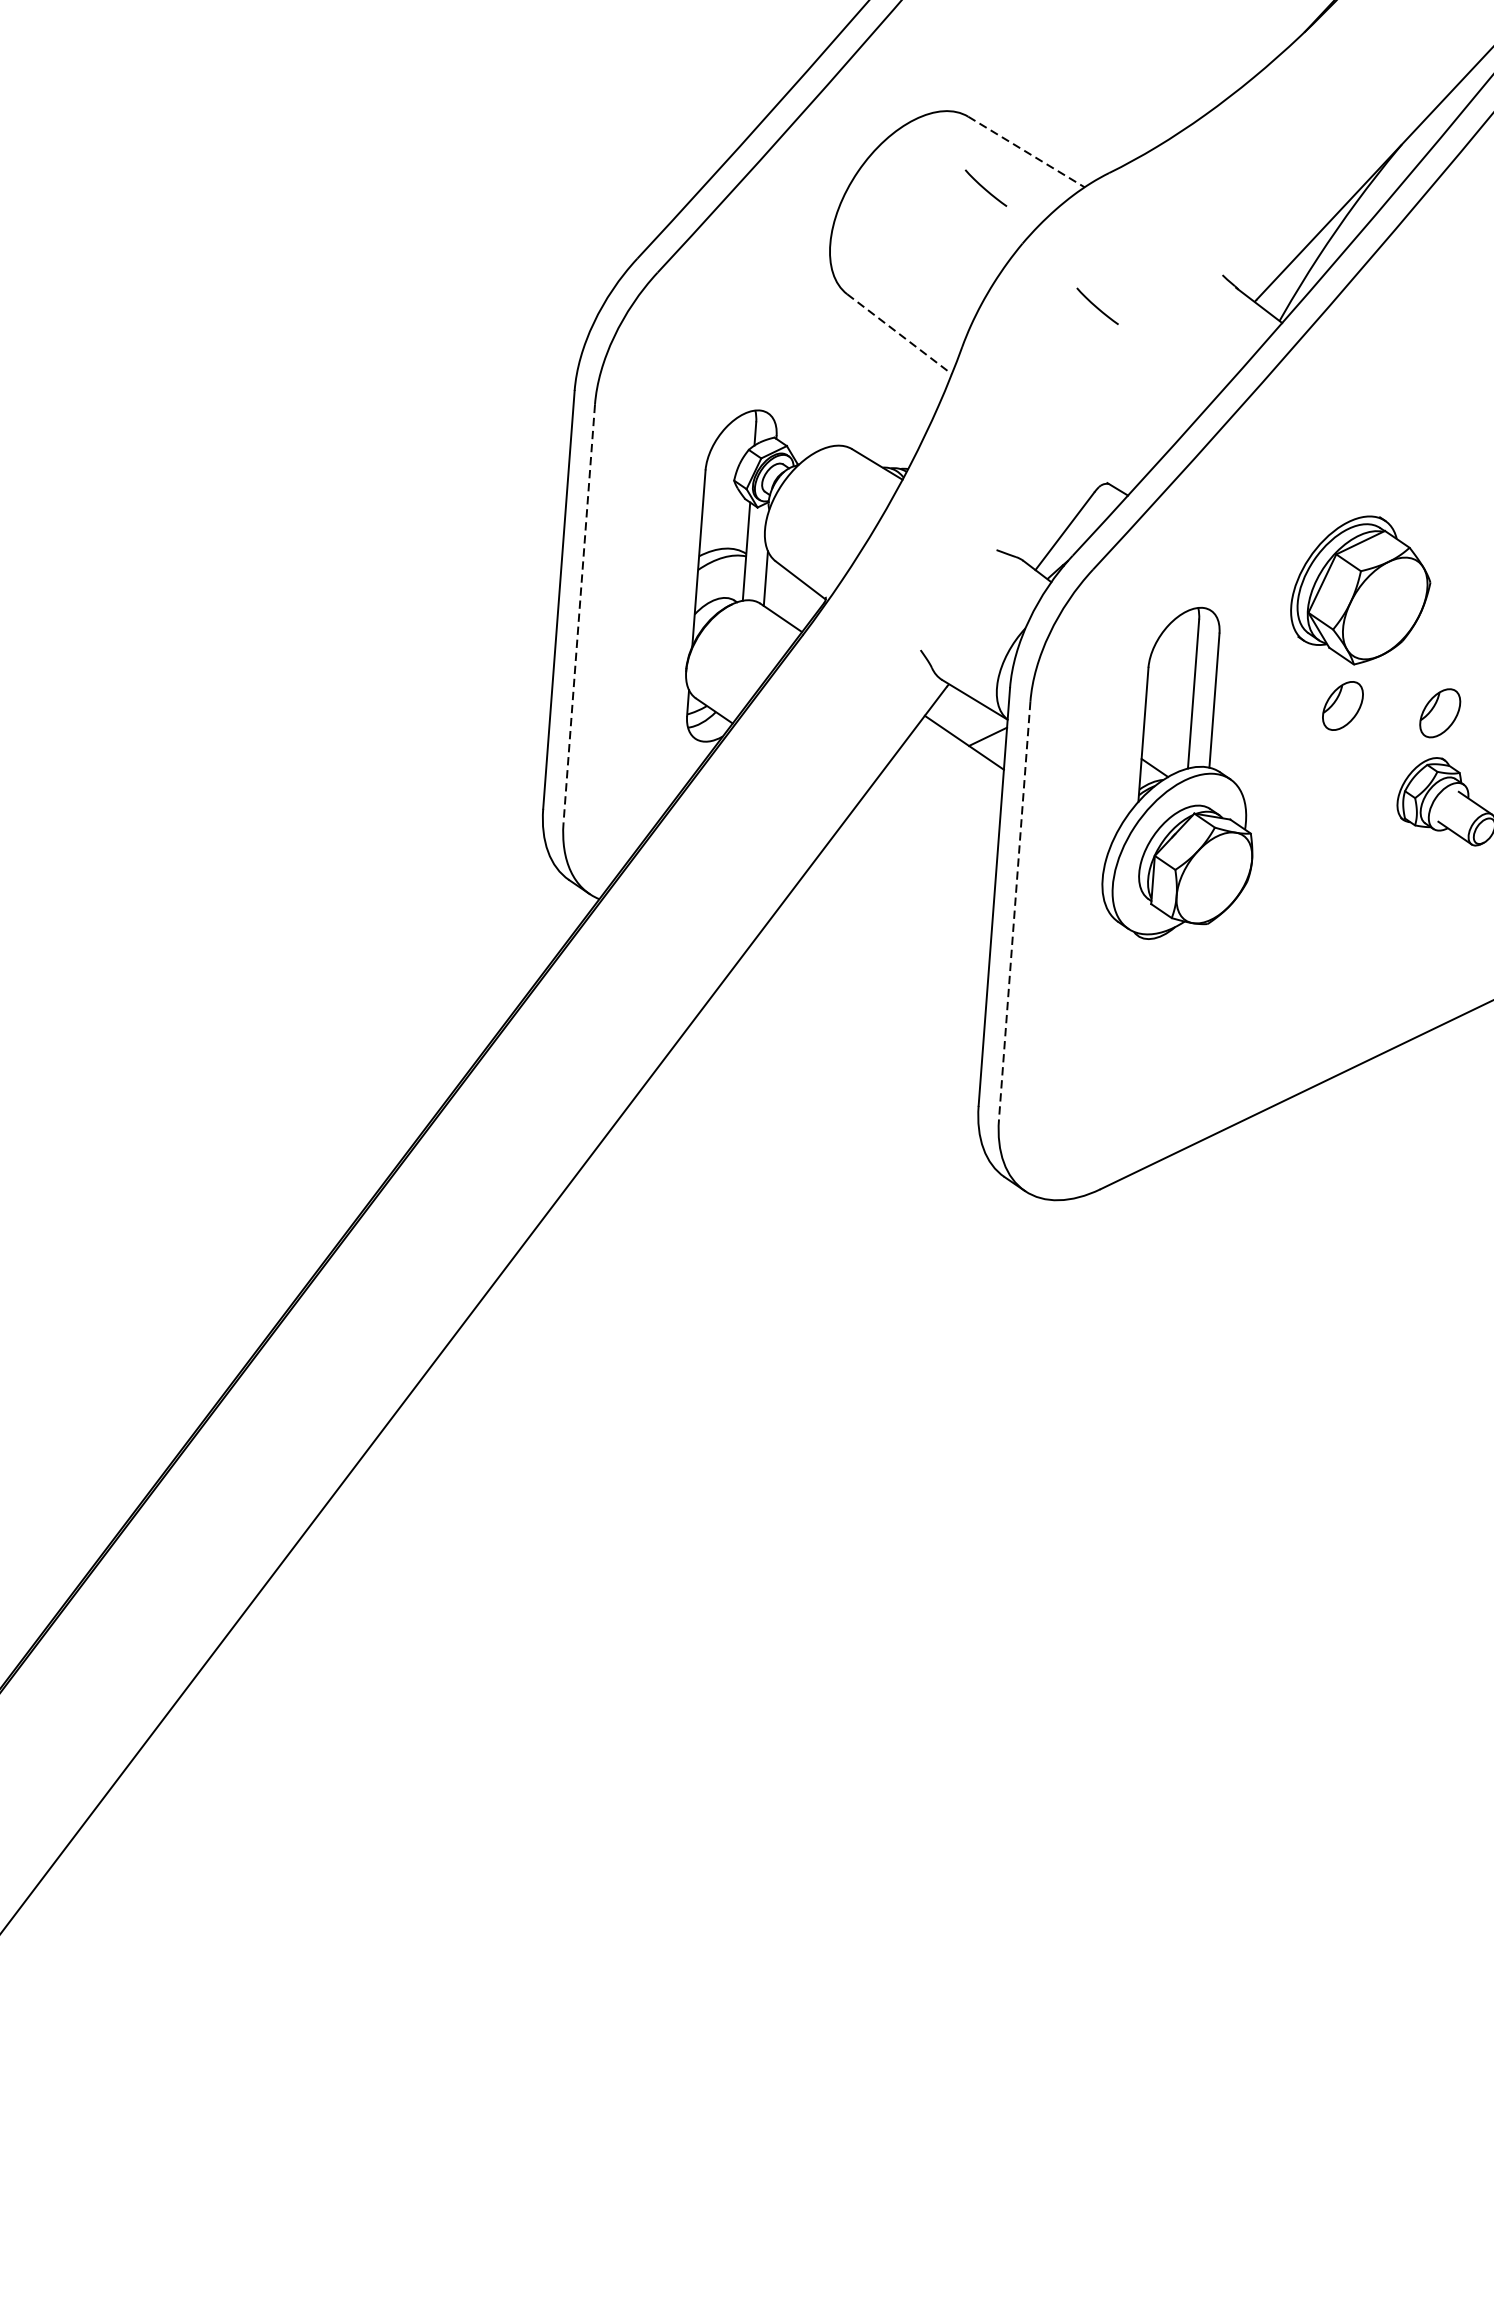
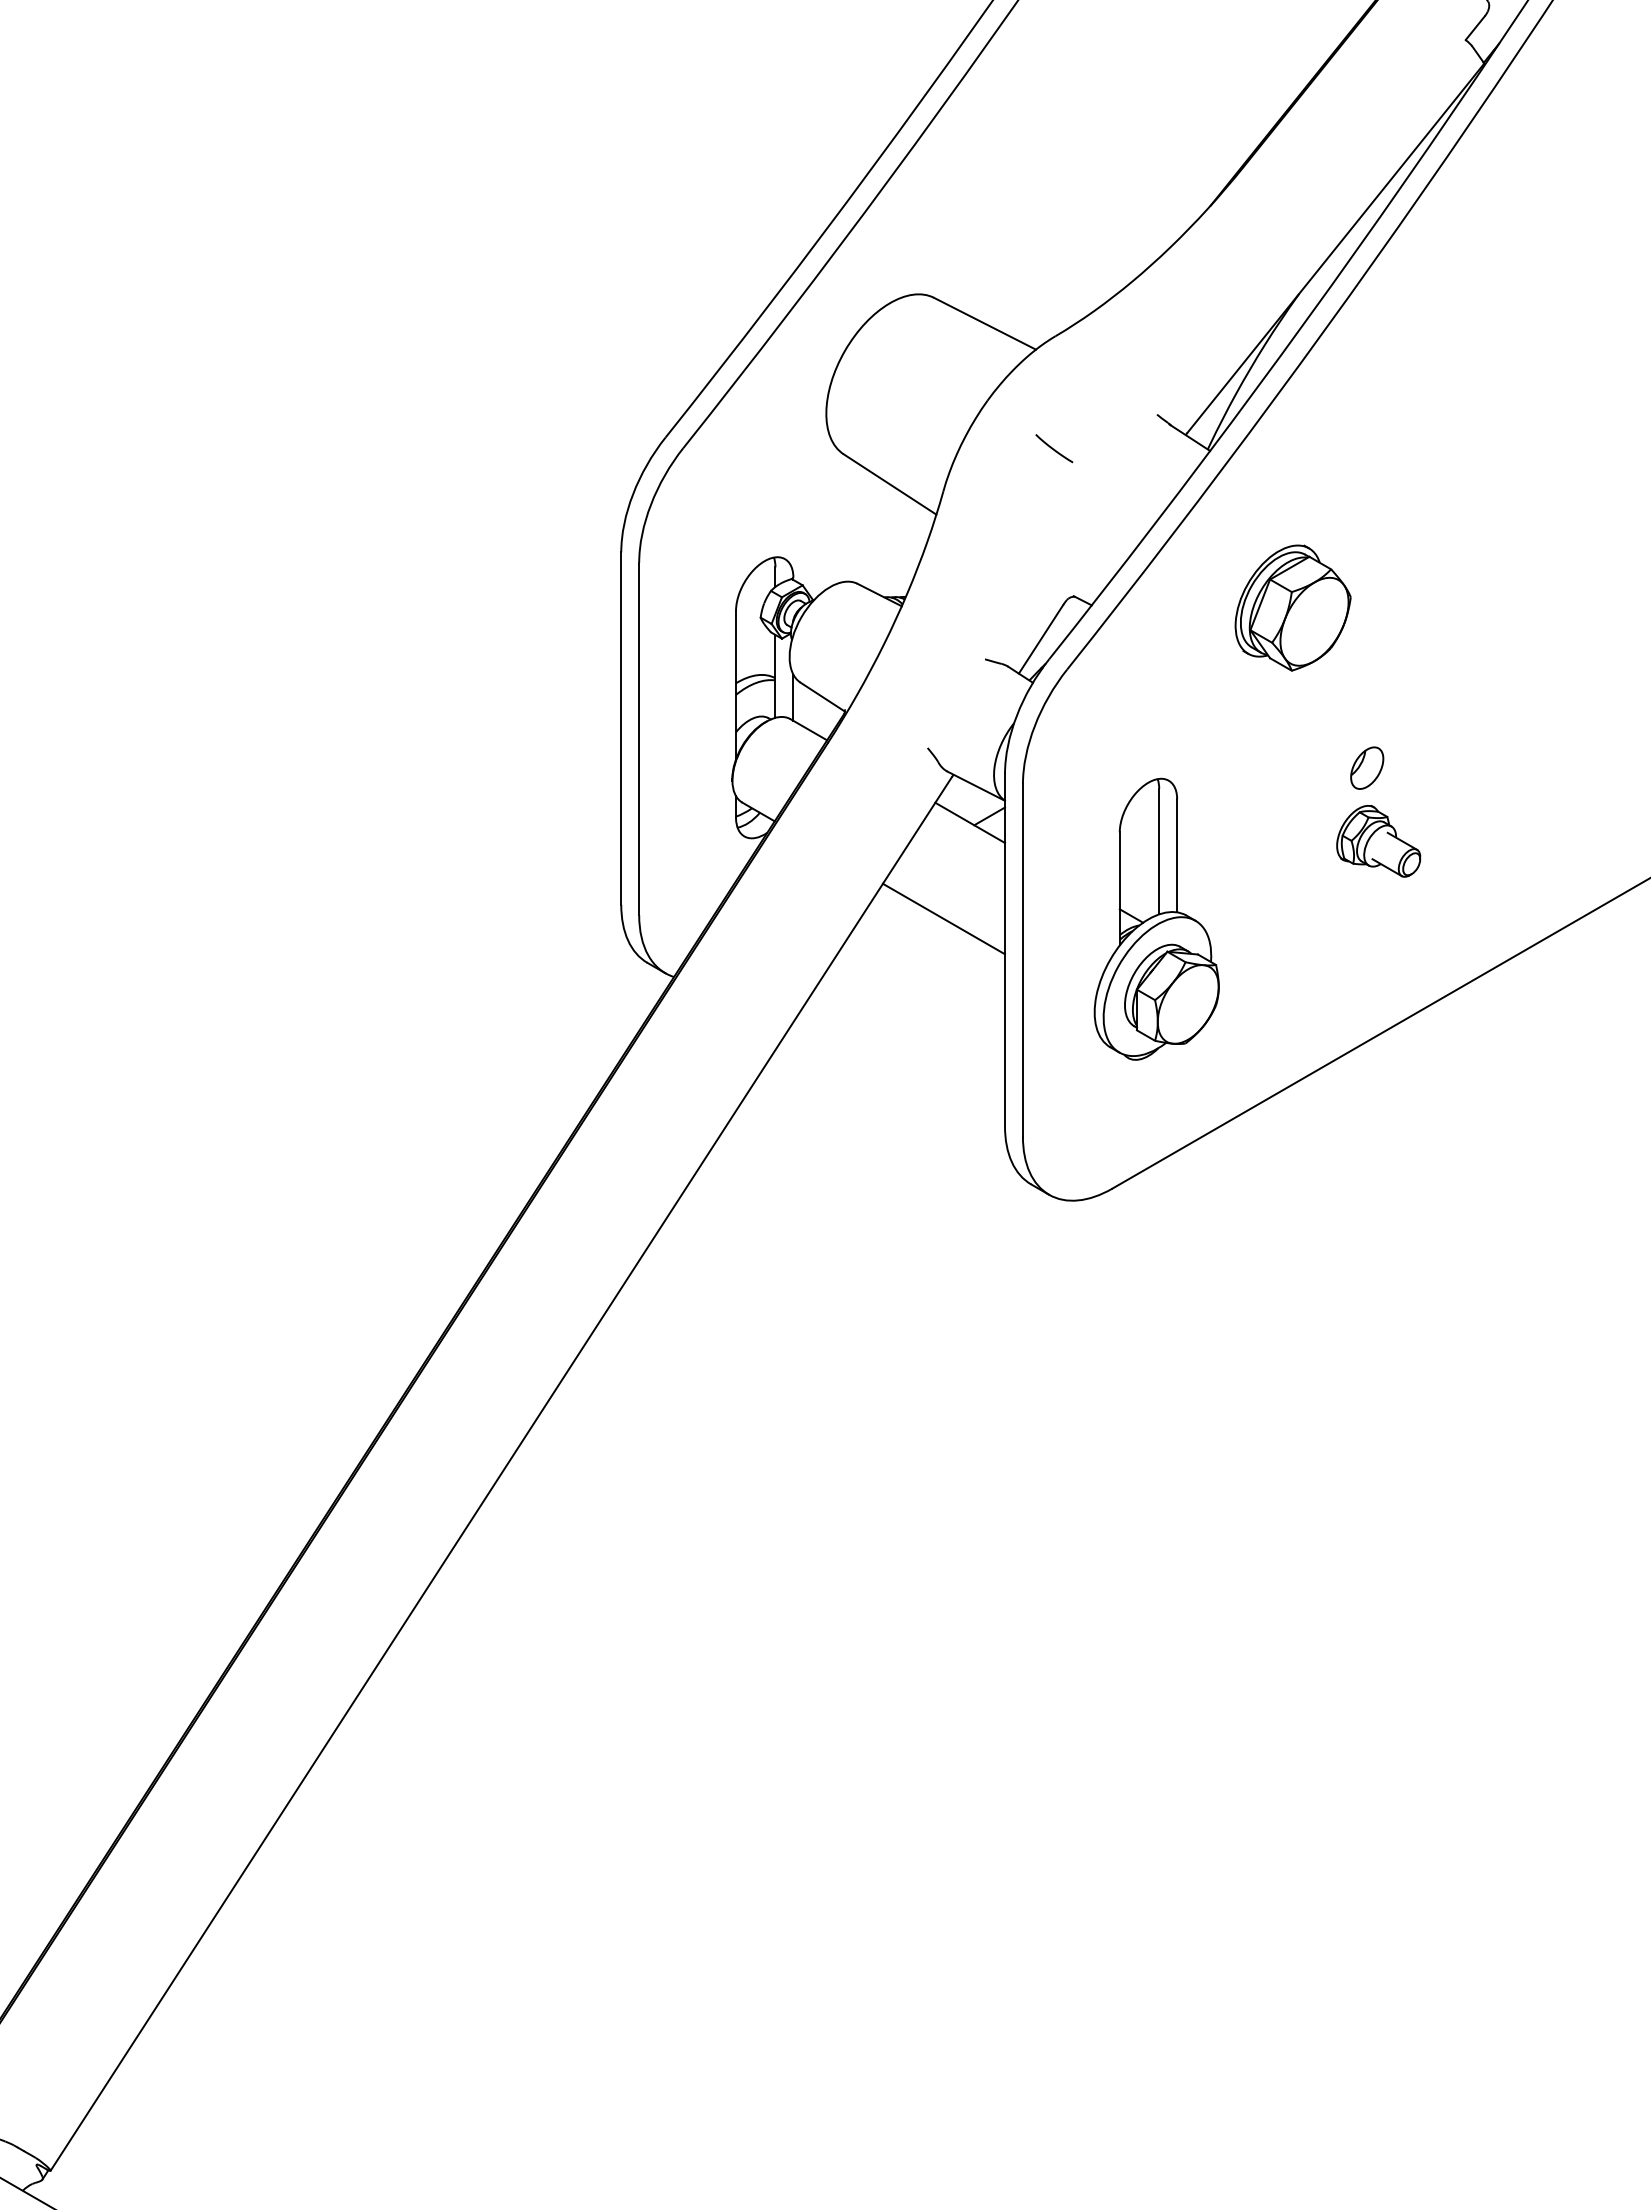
line: (1027, 151) -> (985, 323), dashed -> solid
curve: (985, 187) -> (952, 356), removed
line: (900, 334) -> (890, 484), dashed -> solid
part: (1360, 589) -> (1292, 607), moved
line: (579, 614) -> (639, 739), dashed -> solid
part: (1343, 705) -> (1285, 767), removed
part: (1184, 773) -> (1156, 918), moved
line: (924, 853) -> (943, 918), added
line: (1014, 911) -> (1022, 961), dashed -> solid

